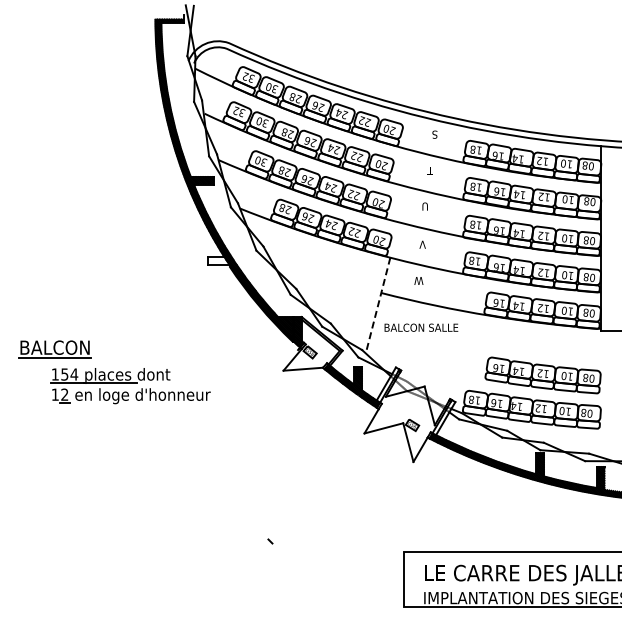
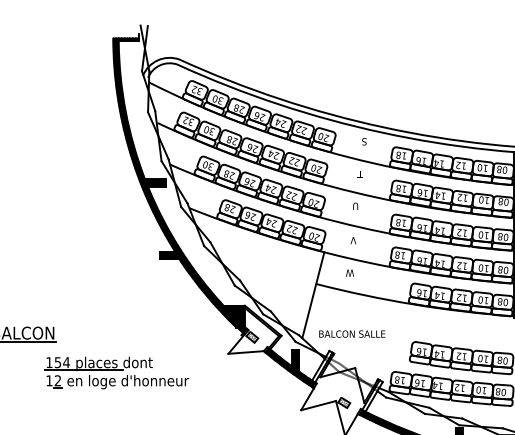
hatch: (218, 261) -> (169, 255), added
line: (377, 306) -> (312, 296), dashed -> solid
text: (421, 327) -> (352, 333), moved
part: (130, 386) -> (116, 373), moved

